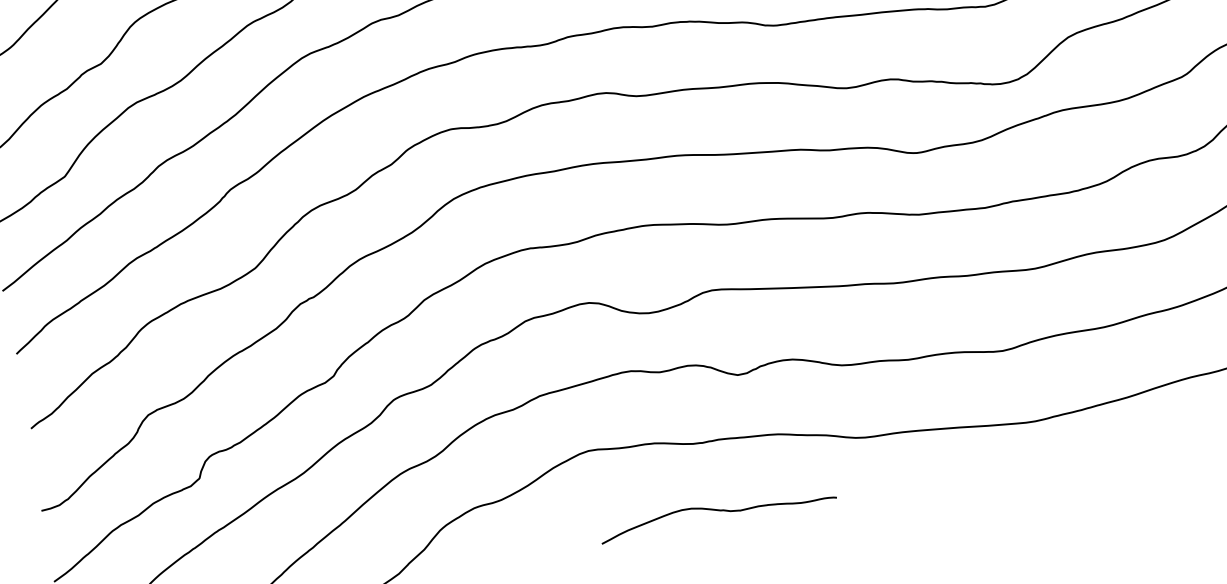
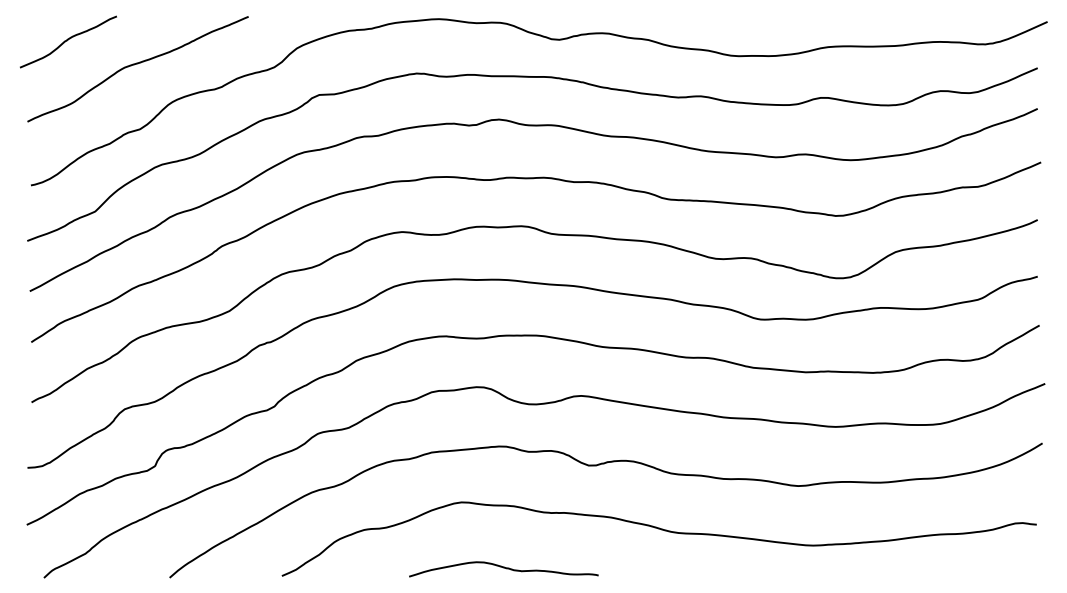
curve: (717, 511) -> (503, 568), moved

